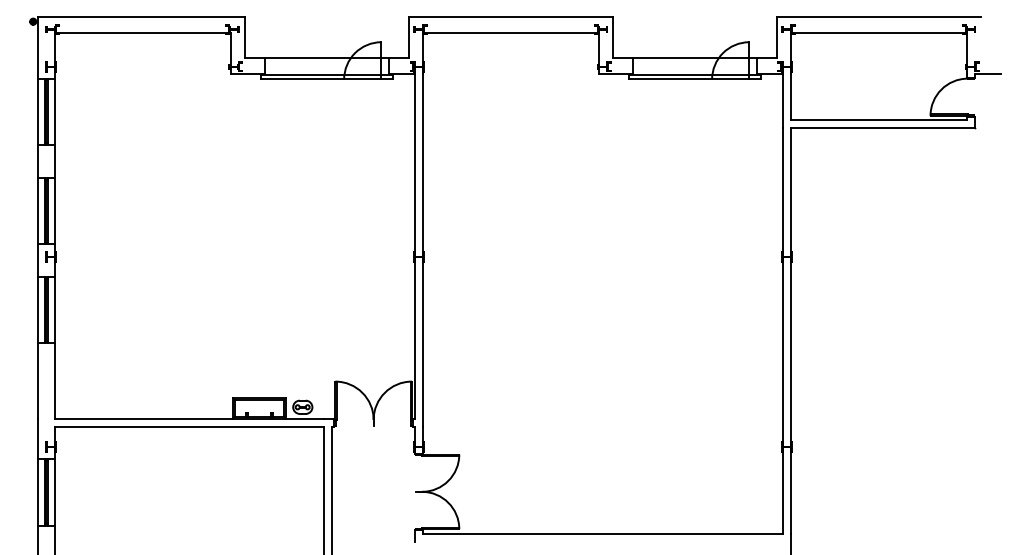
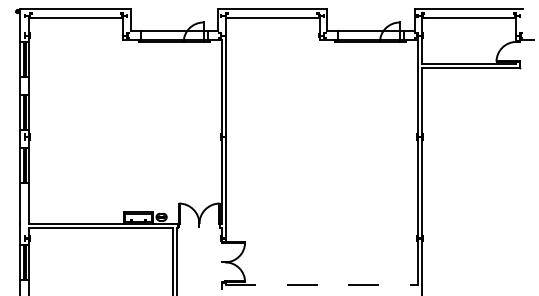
line: (604, 533) -> (322, 284), solid -> dashed

